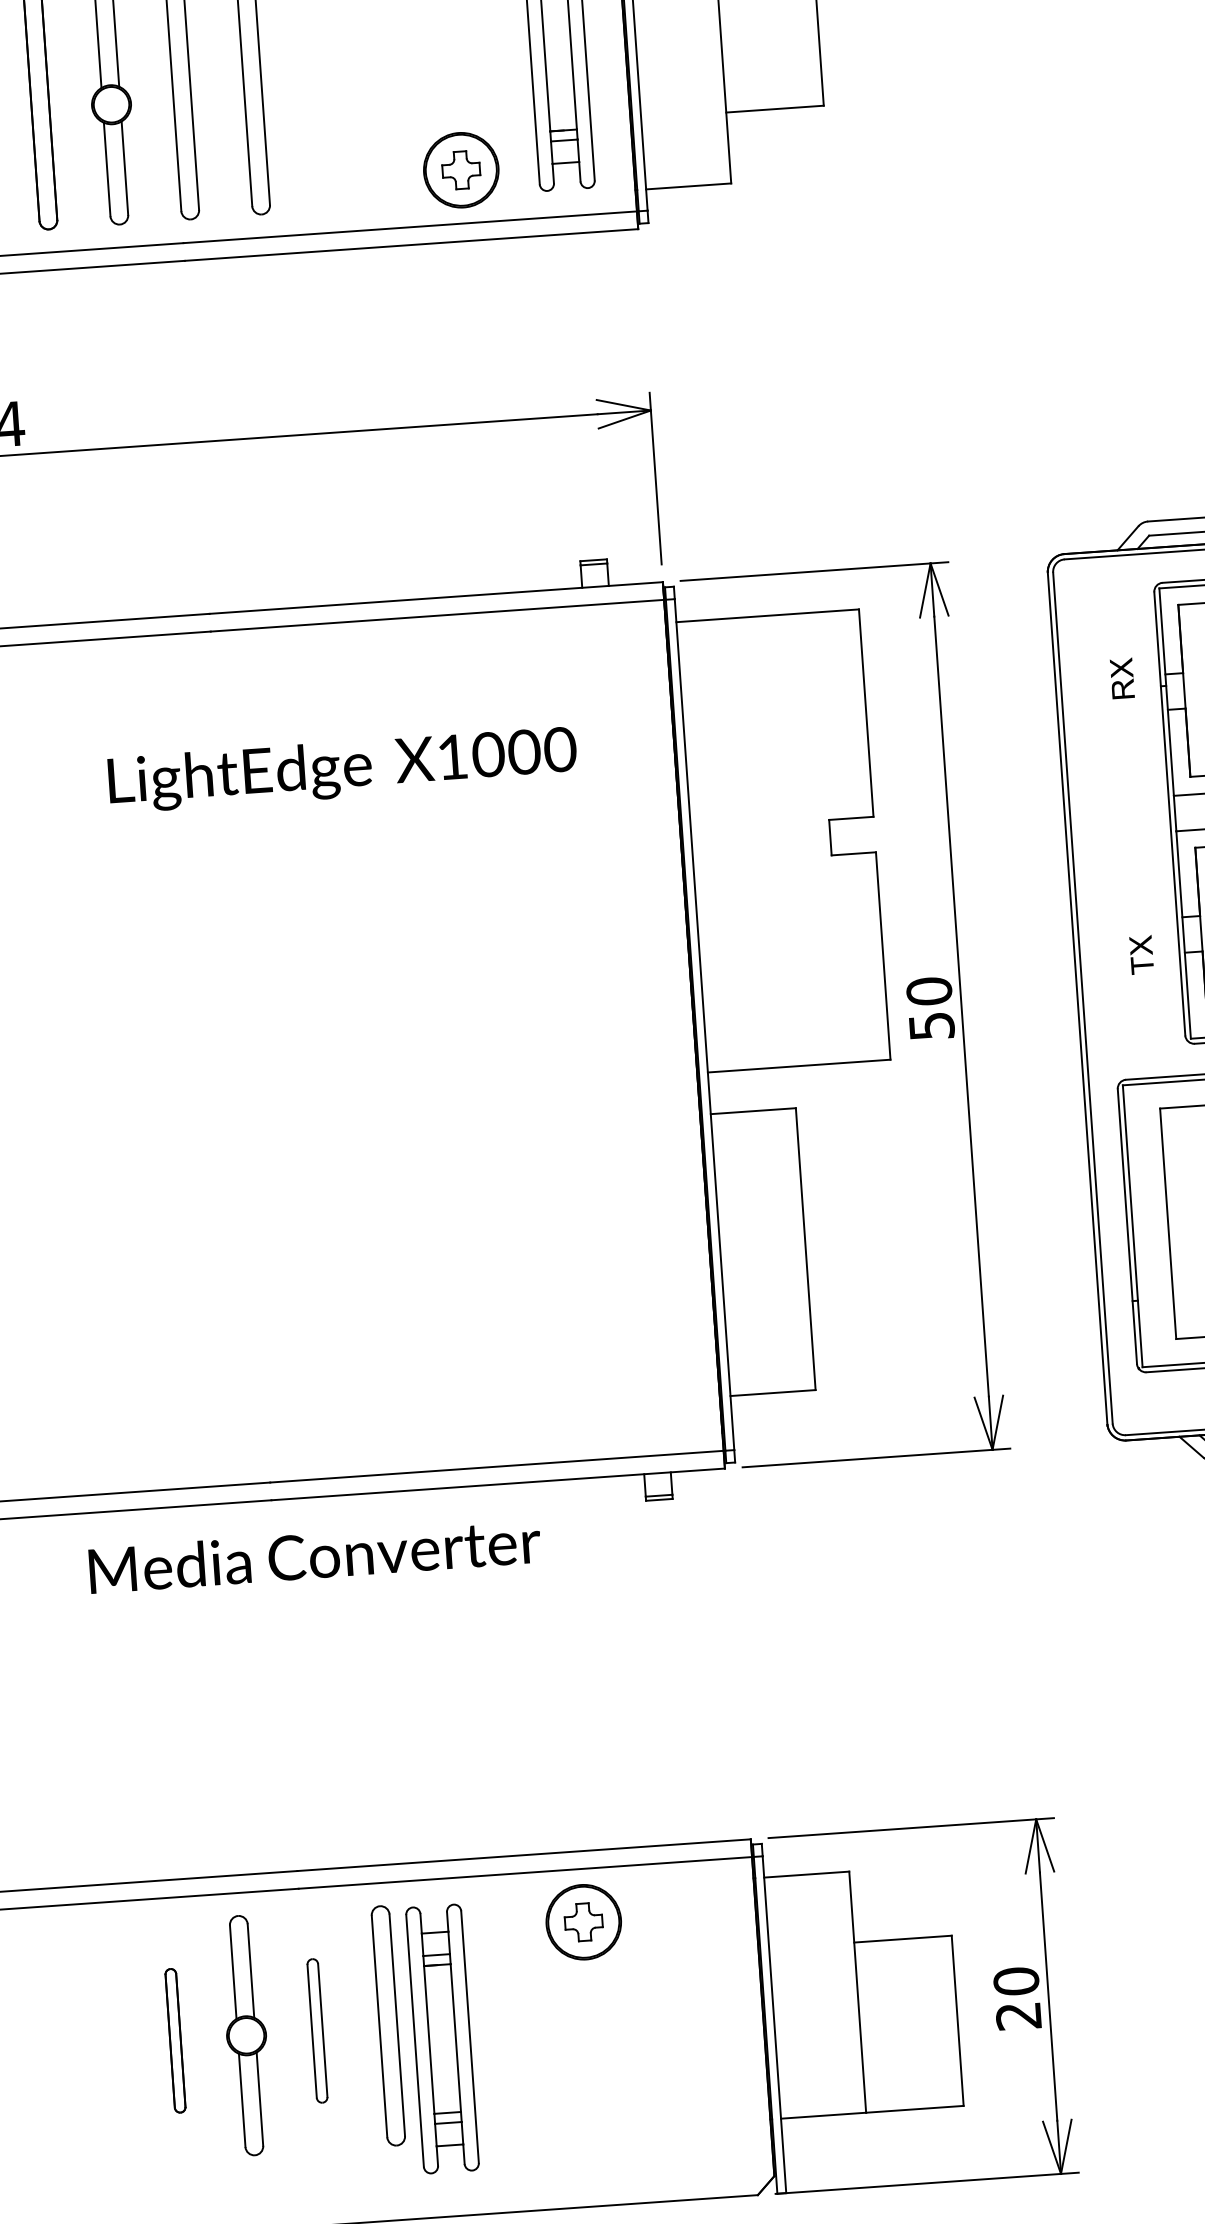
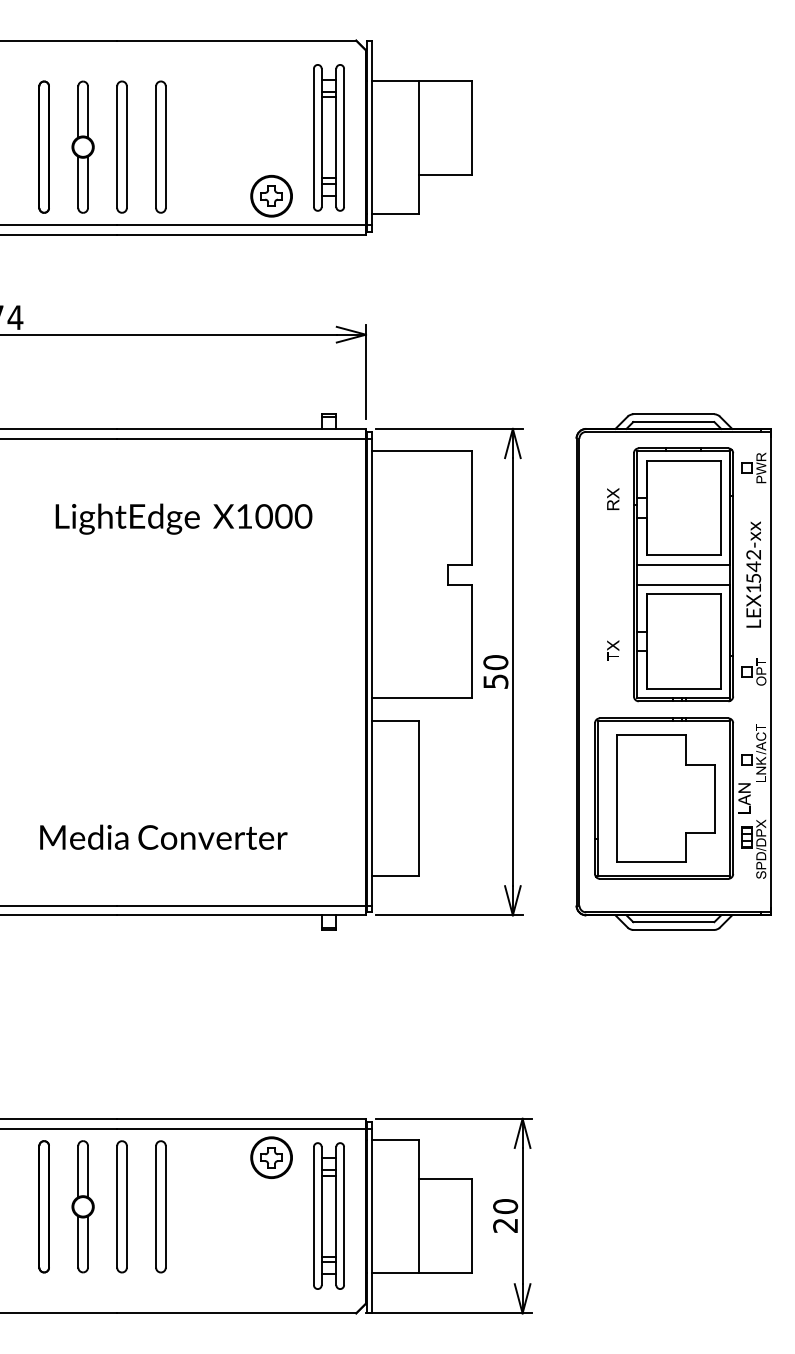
text: (314, 1554) -> (163, 836), moved
part: (316, 2030) -> (121, 1206), size x1.67
part: (441, 2038) -> (328, 1215), moved
part: (174, 2040) -> (43, 1206), size x1.67

